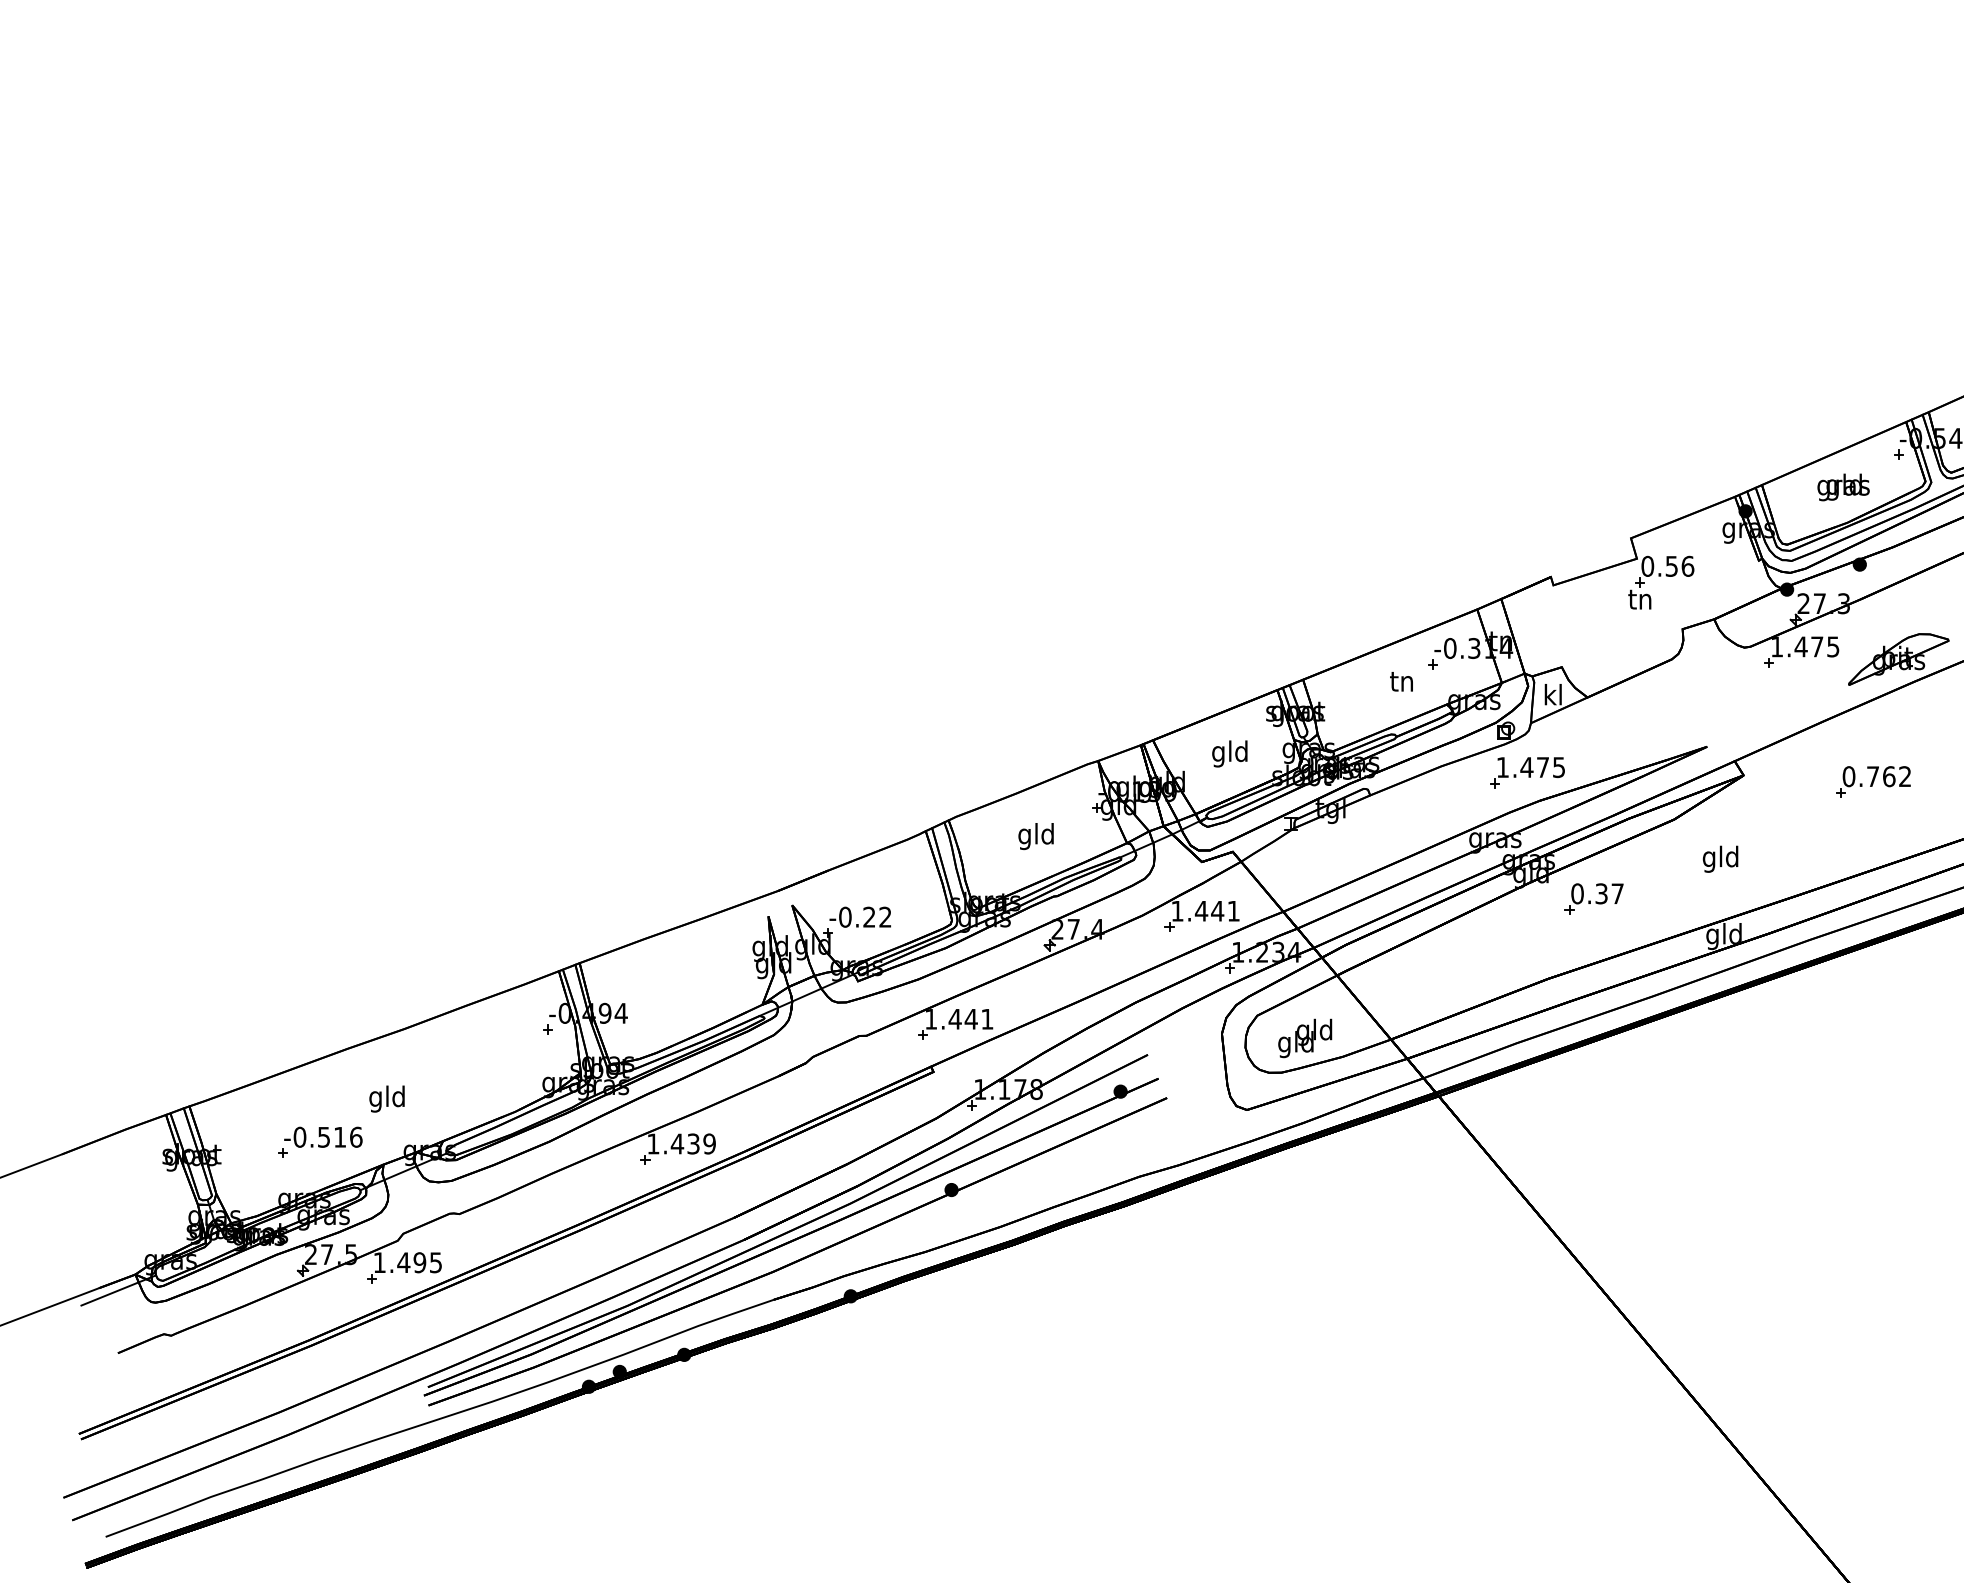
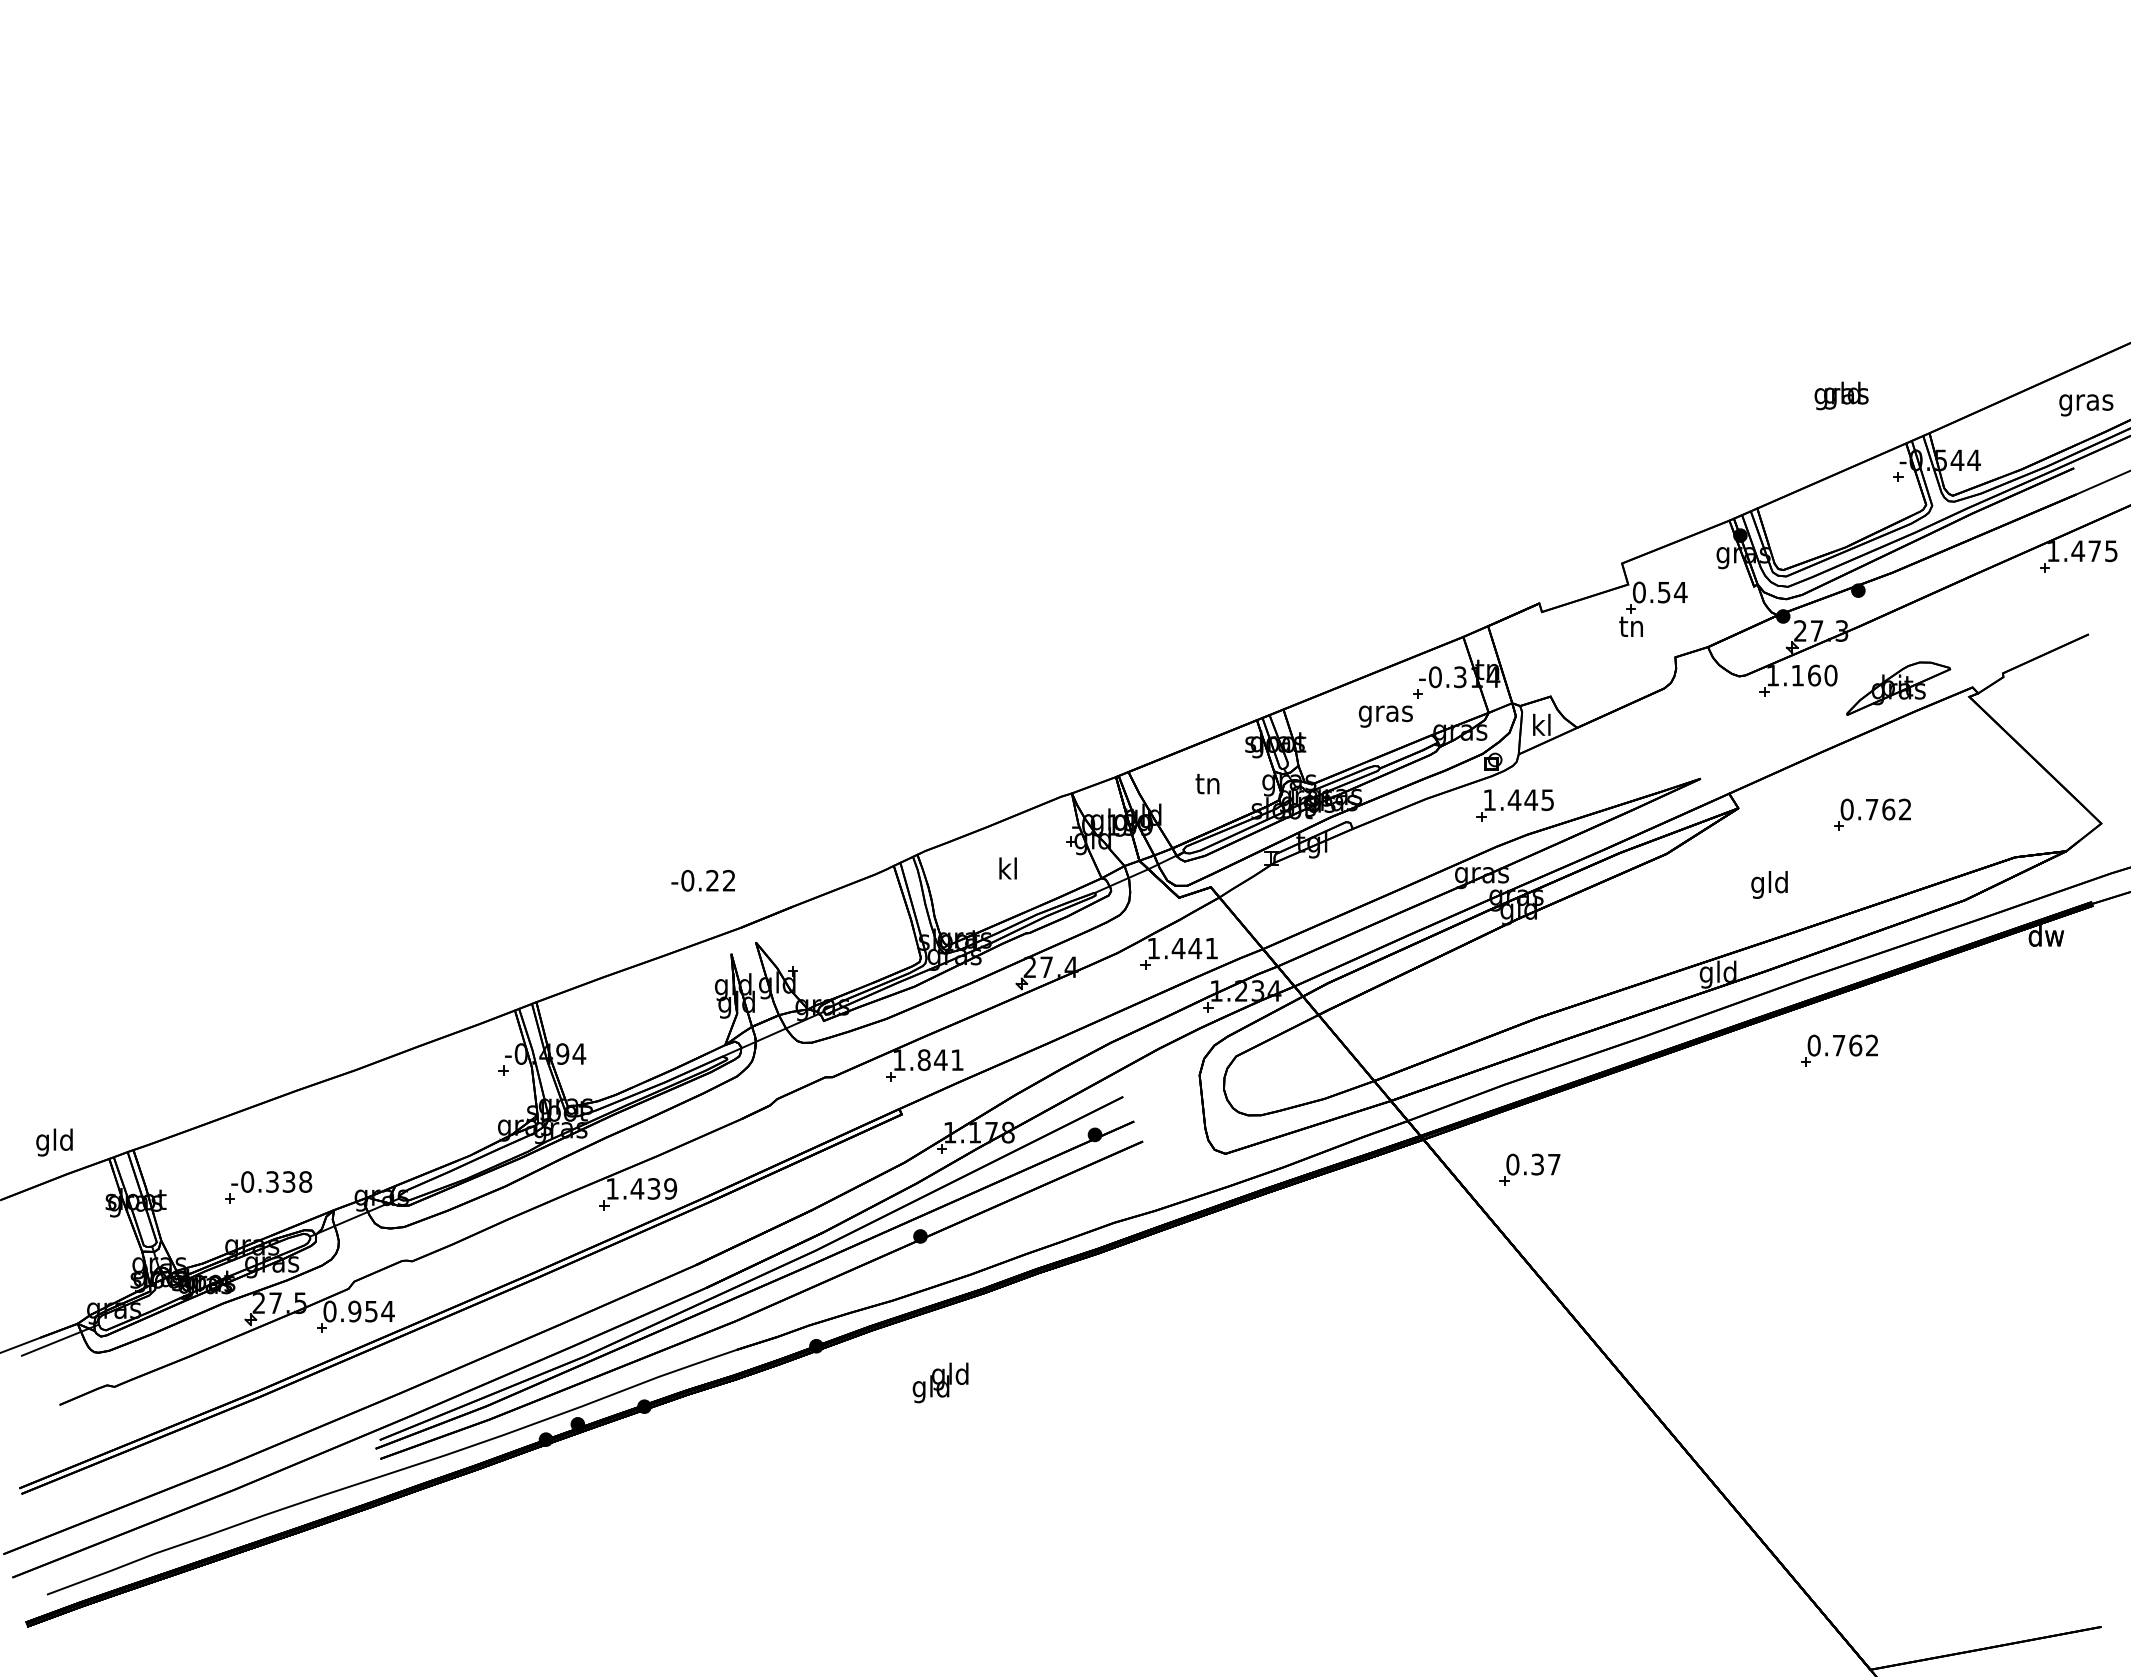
text: (1843, 487) -> (1841, 395), moved
text: (1687, 566) -> (1680, 592), 0.56 -> 0.54
text: (1816, 646) -> (1813, 675), 1.475 -> 1.160
text: (1401, 684) -> (1385, 714), tn -> gras
text: (1229, 754) -> (1207, 786), gld -> tn
text: (1543, 766) -> (1531, 799), 1.475 -> 1.445
text: (1035, 836) -> (1007, 871), gld -> kl
text: (1720, 858) -> (1769, 884), moved
part: (1593, 898) -> (1529, 1169), moved
text: (859, 916) -> (702, 880), moved
part: (1841, 1009) -> (1839, 1050), added
text: (955, 1019) -> (924, 1060), 1.441 -> 1.841
text: (1305, 1038) -> (940, 1382), moved
text: (387, 1099) -> (54, 1142), moved
text: (340, 1136) -> (289, 1181), -0.516 -> -0.338
text: (407, 1262) -> (358, 1311), 1.495 -> 0.954

